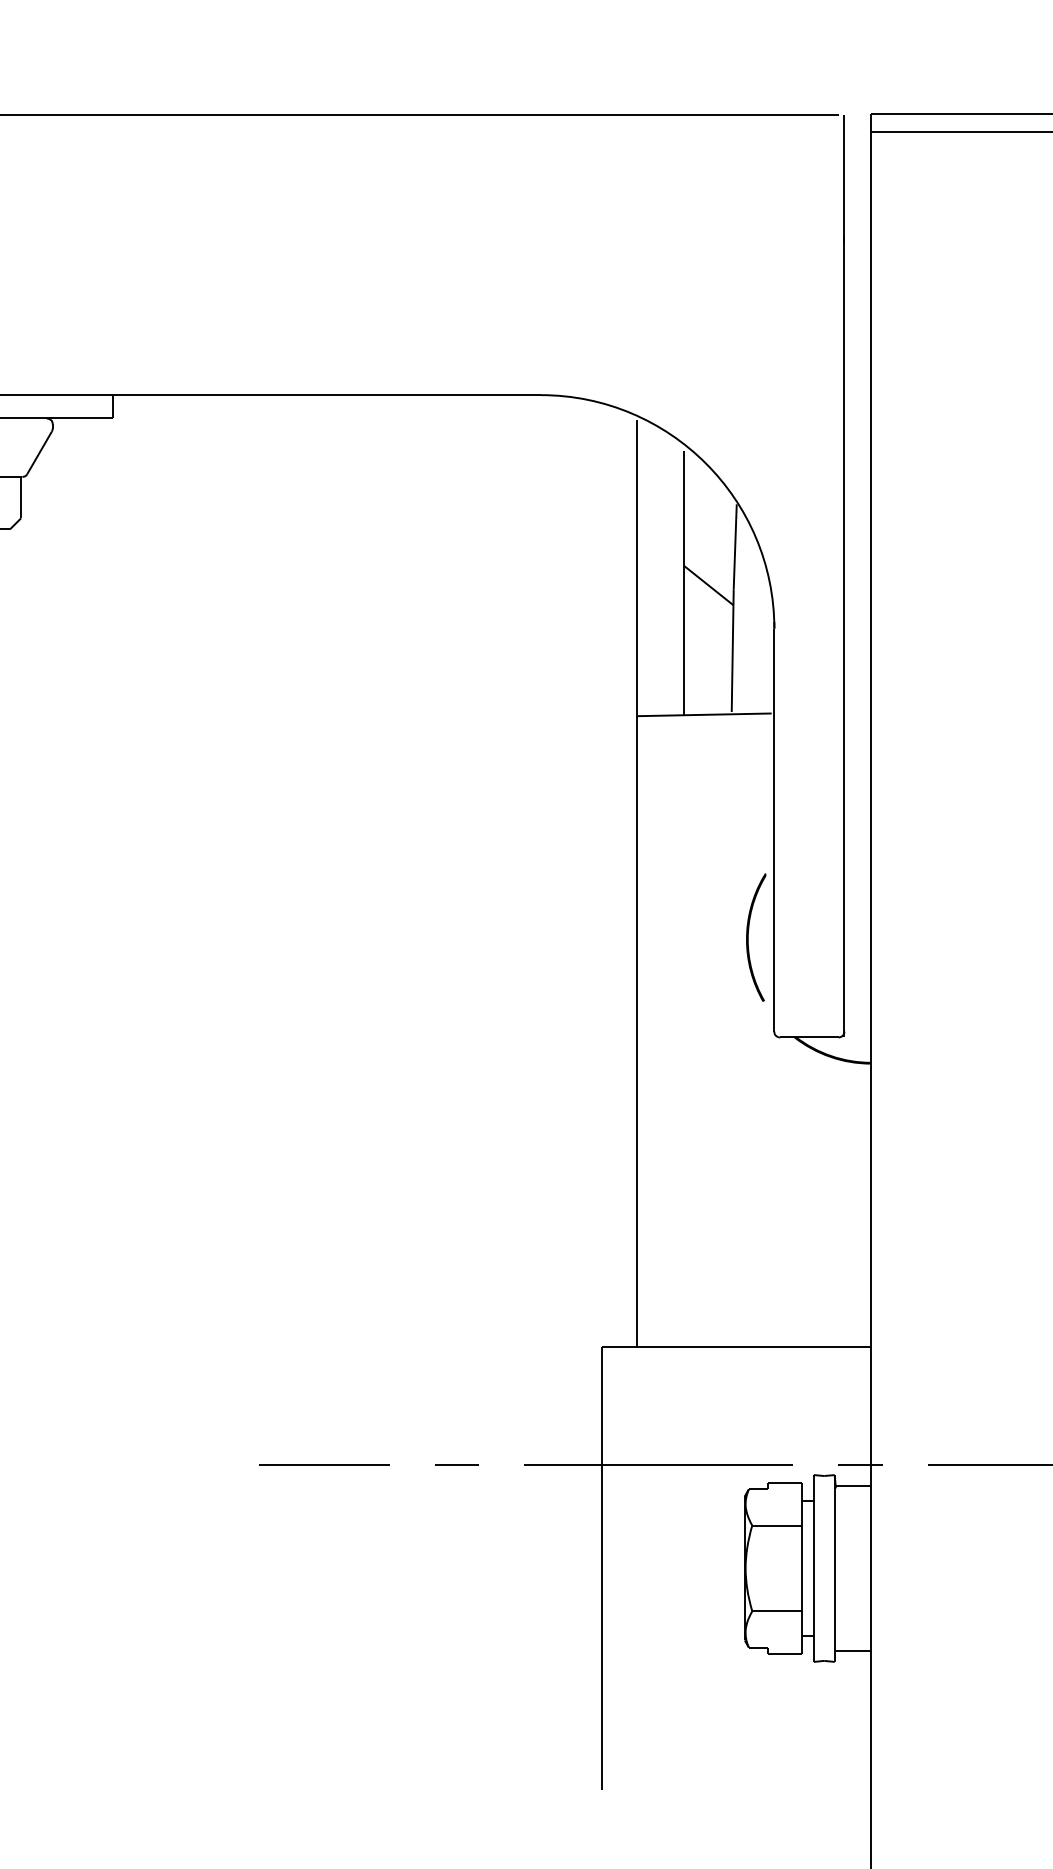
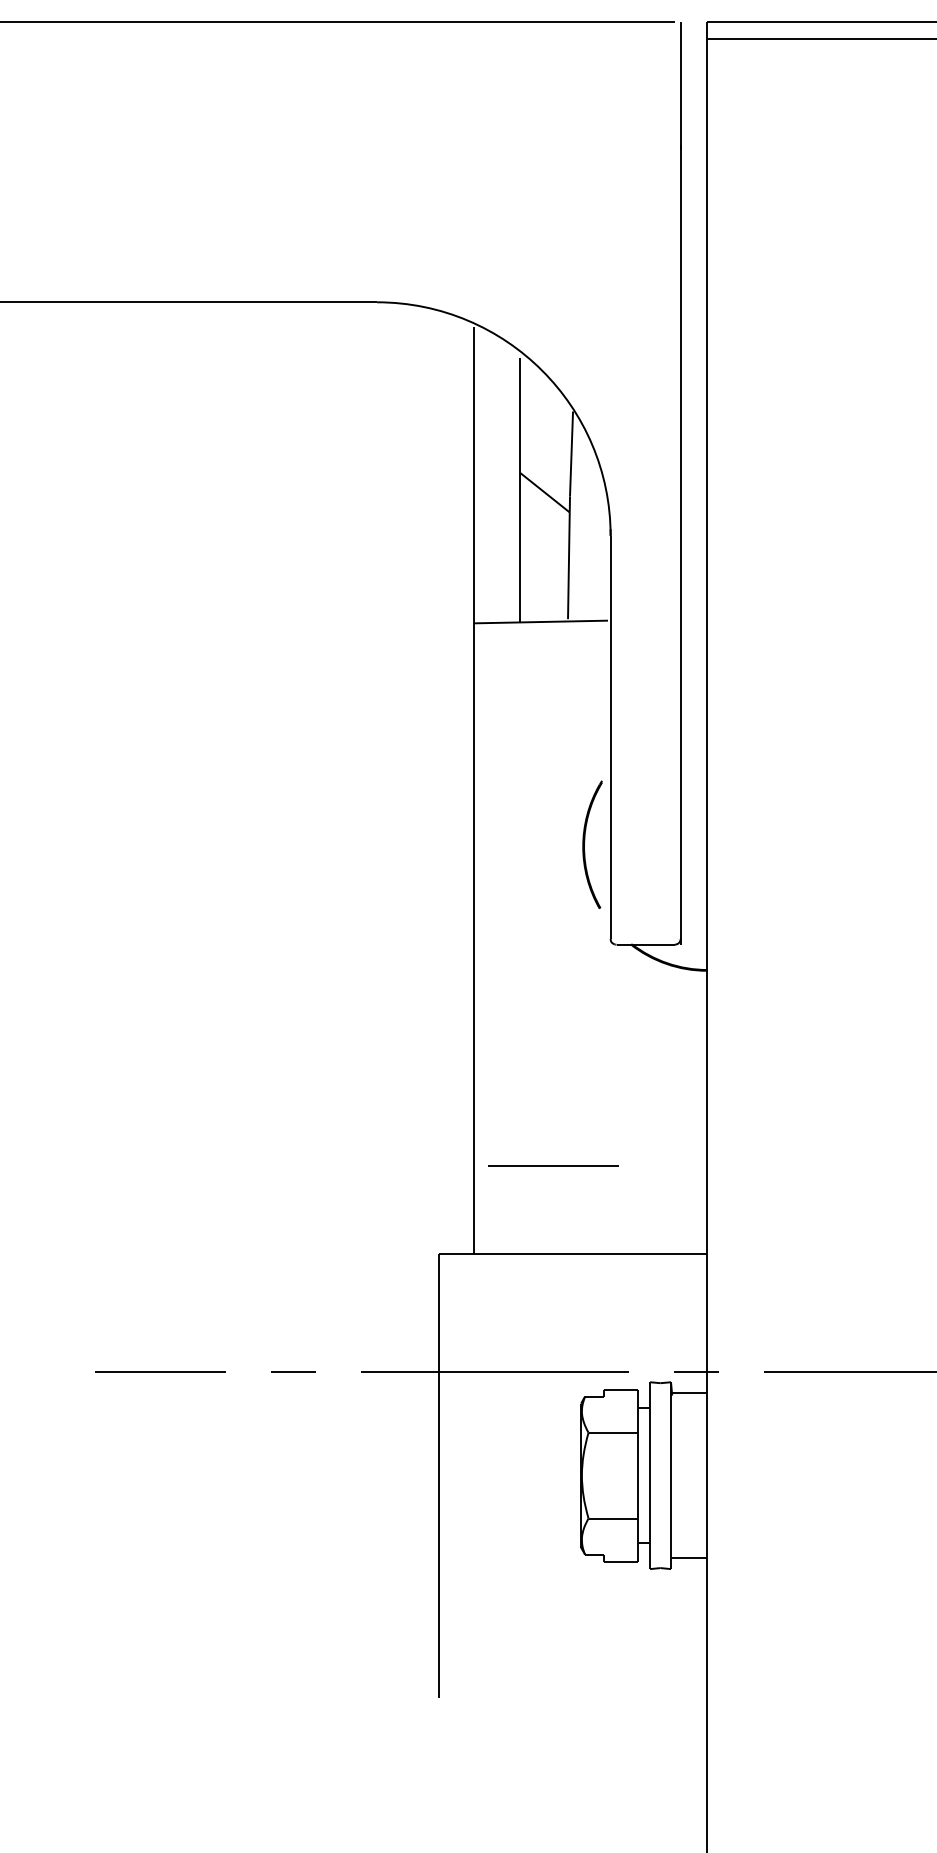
line: (717, 1258) -> (553, 1165), added

